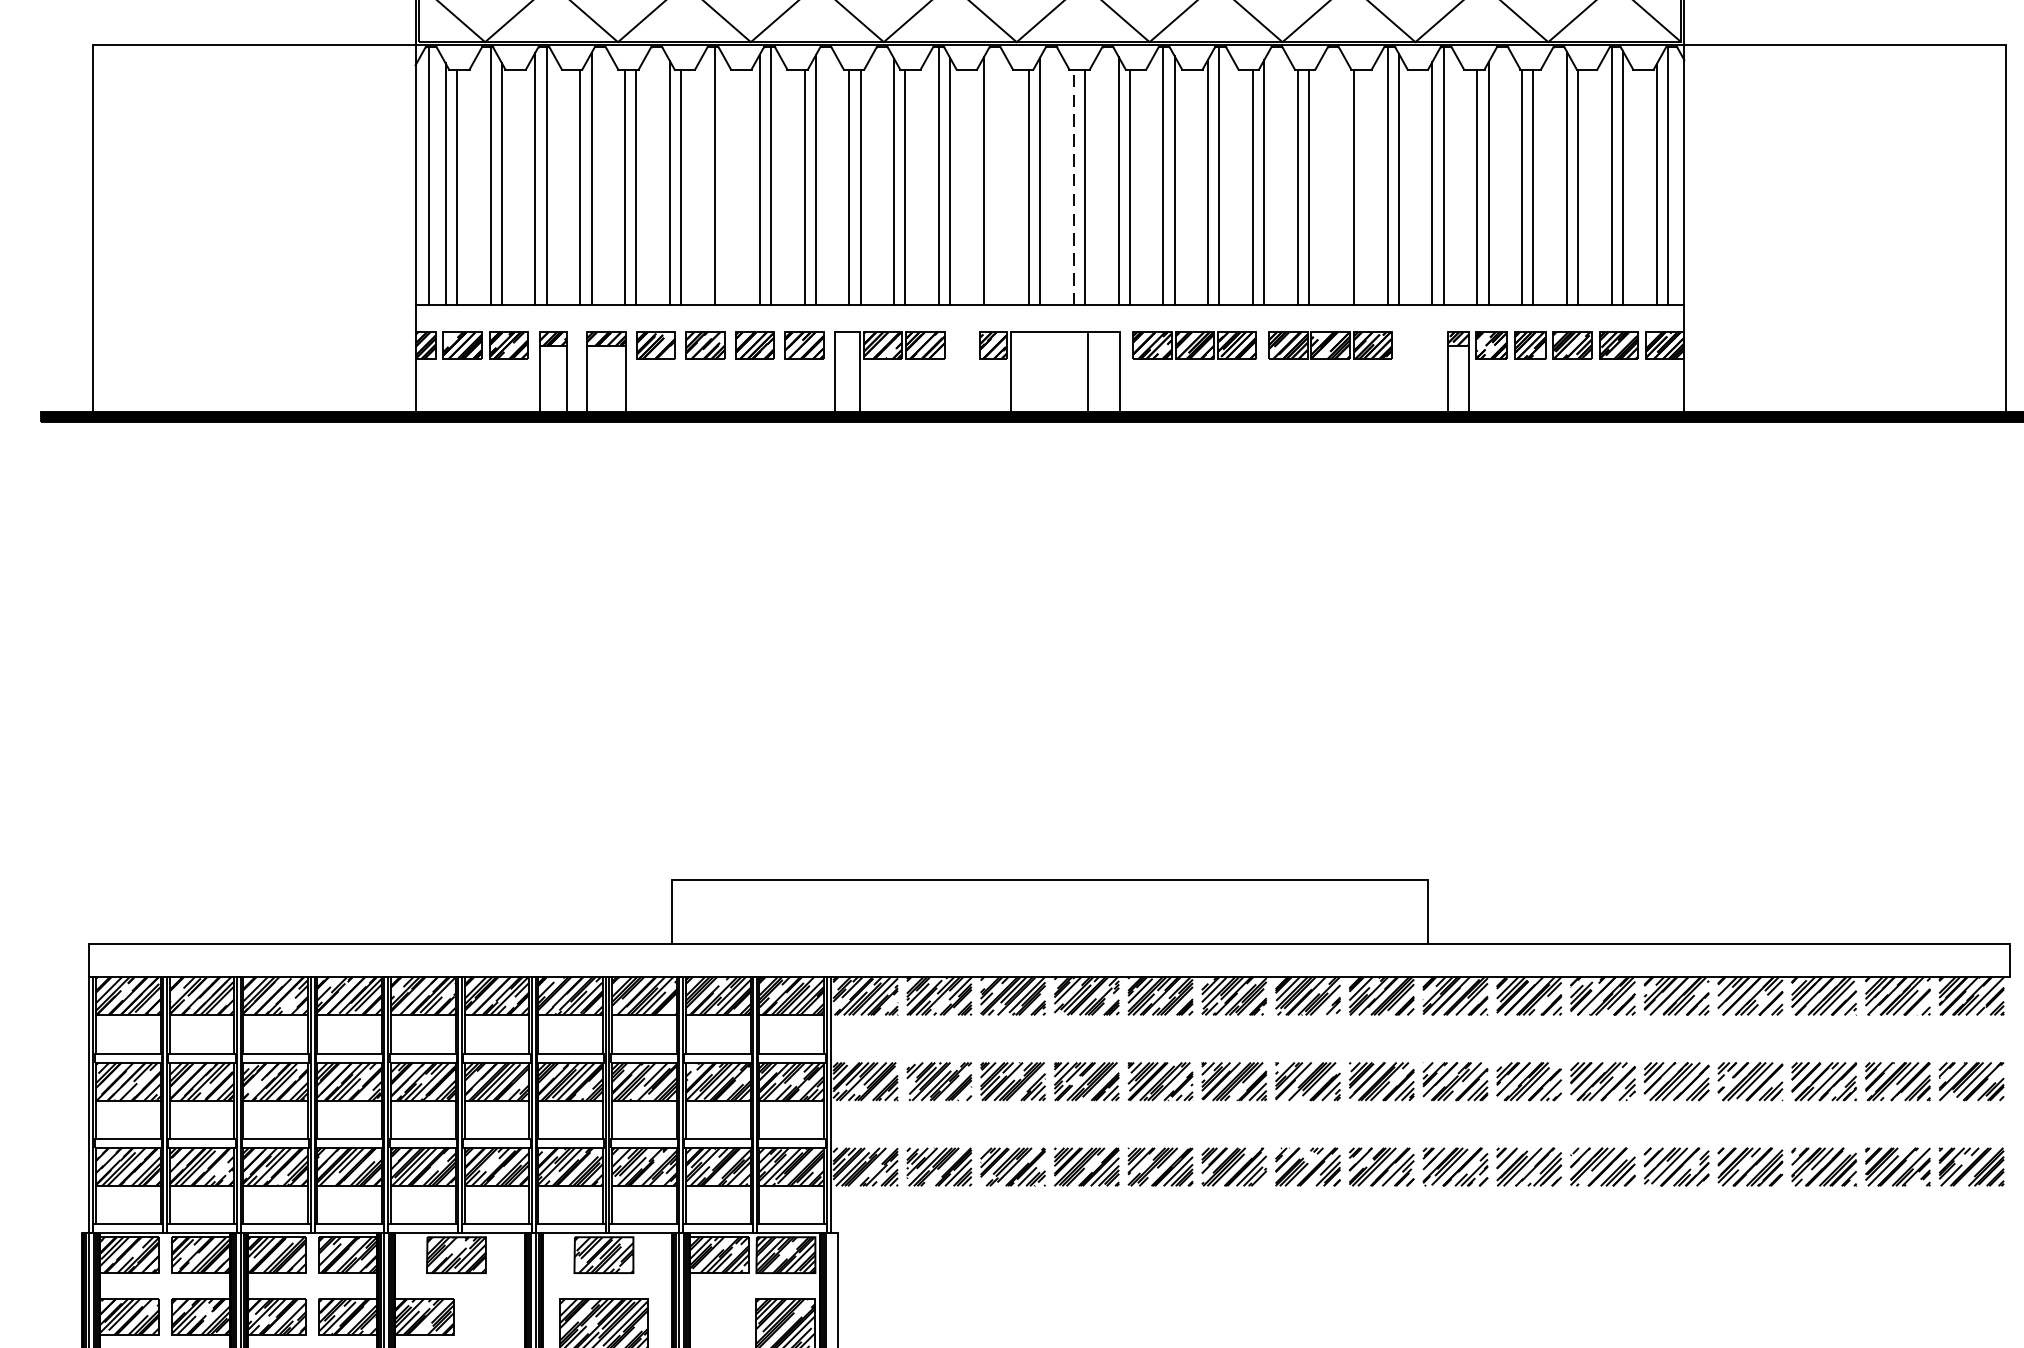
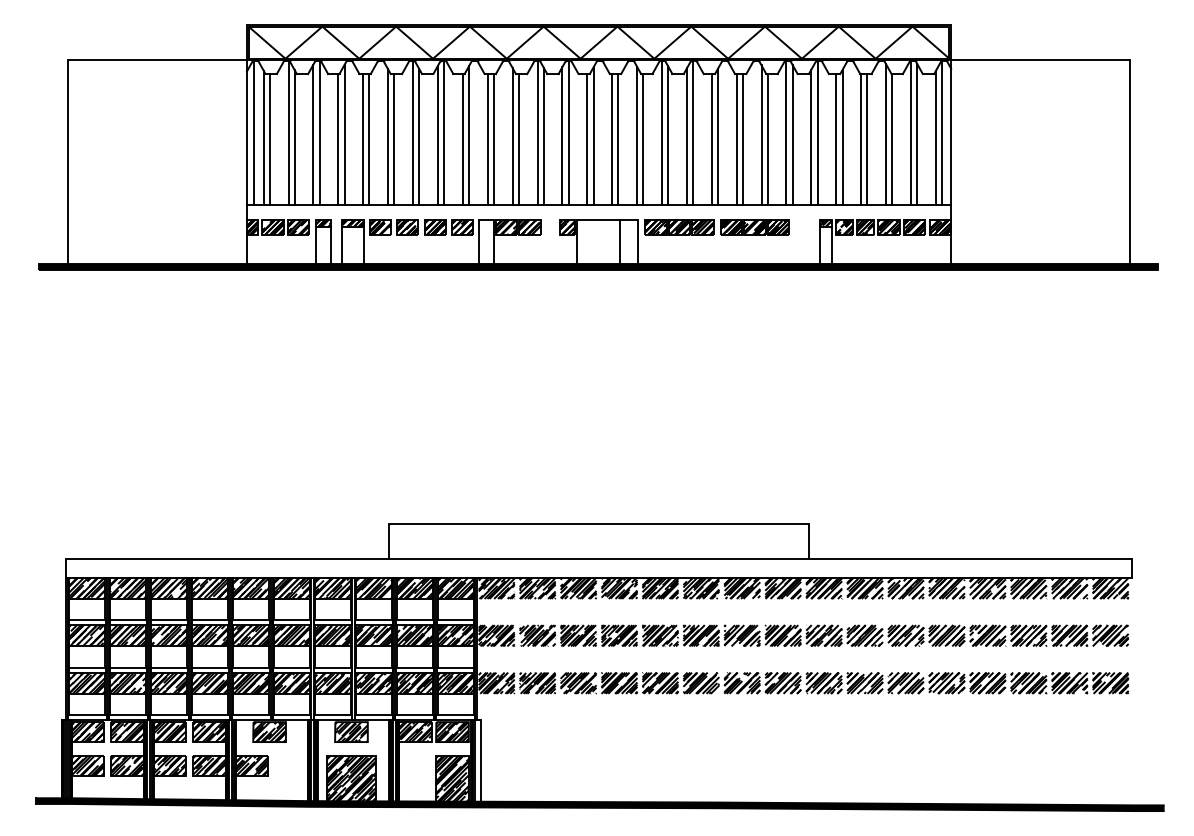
line: (994, 174) -> (568, 132), added
line: (1342, 178) -> (761, 134), added
line: (726, 182) -> (419, 136), added
line: (1074, 185) -> (612, 138), dashed -> solid

